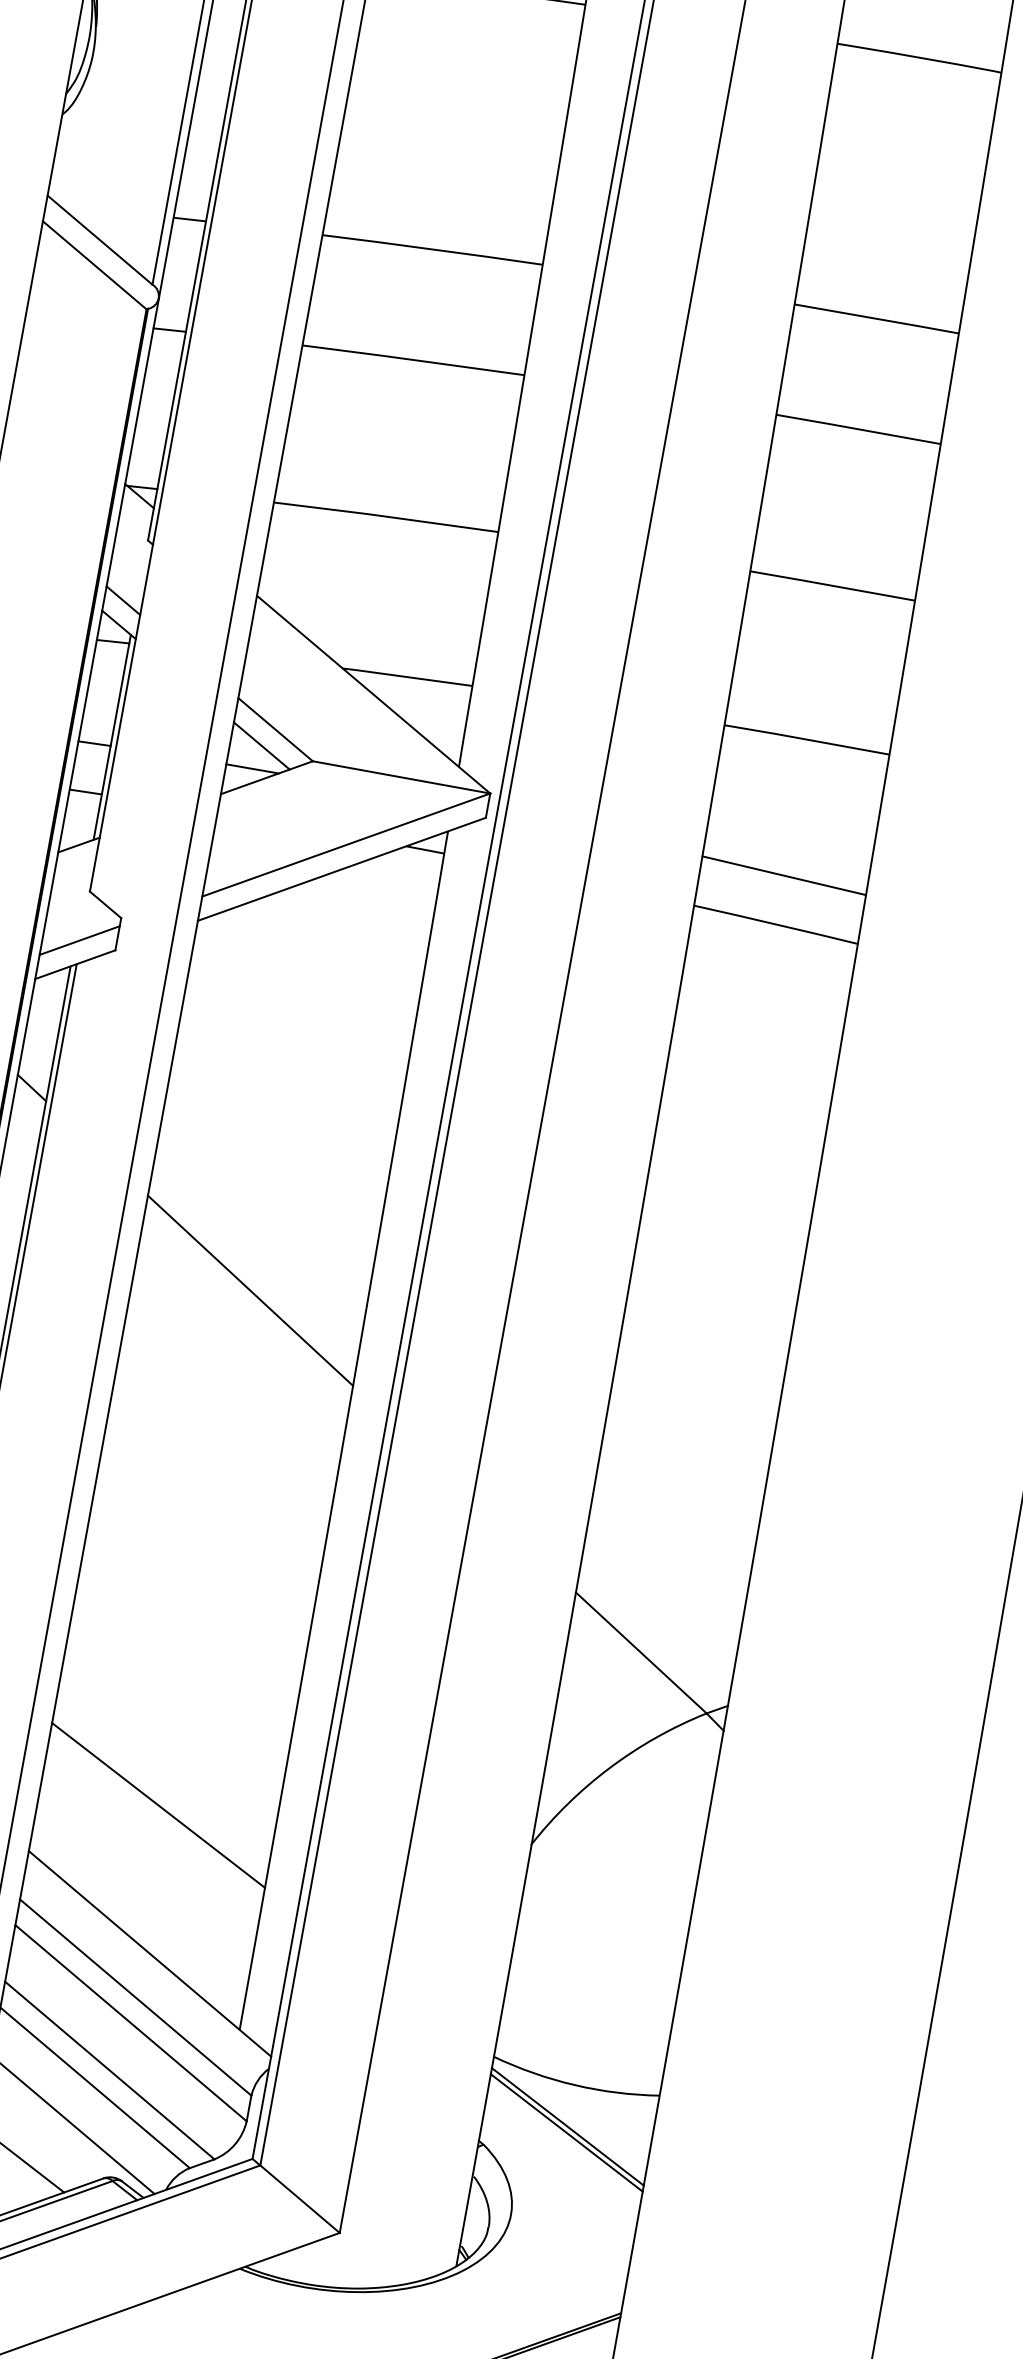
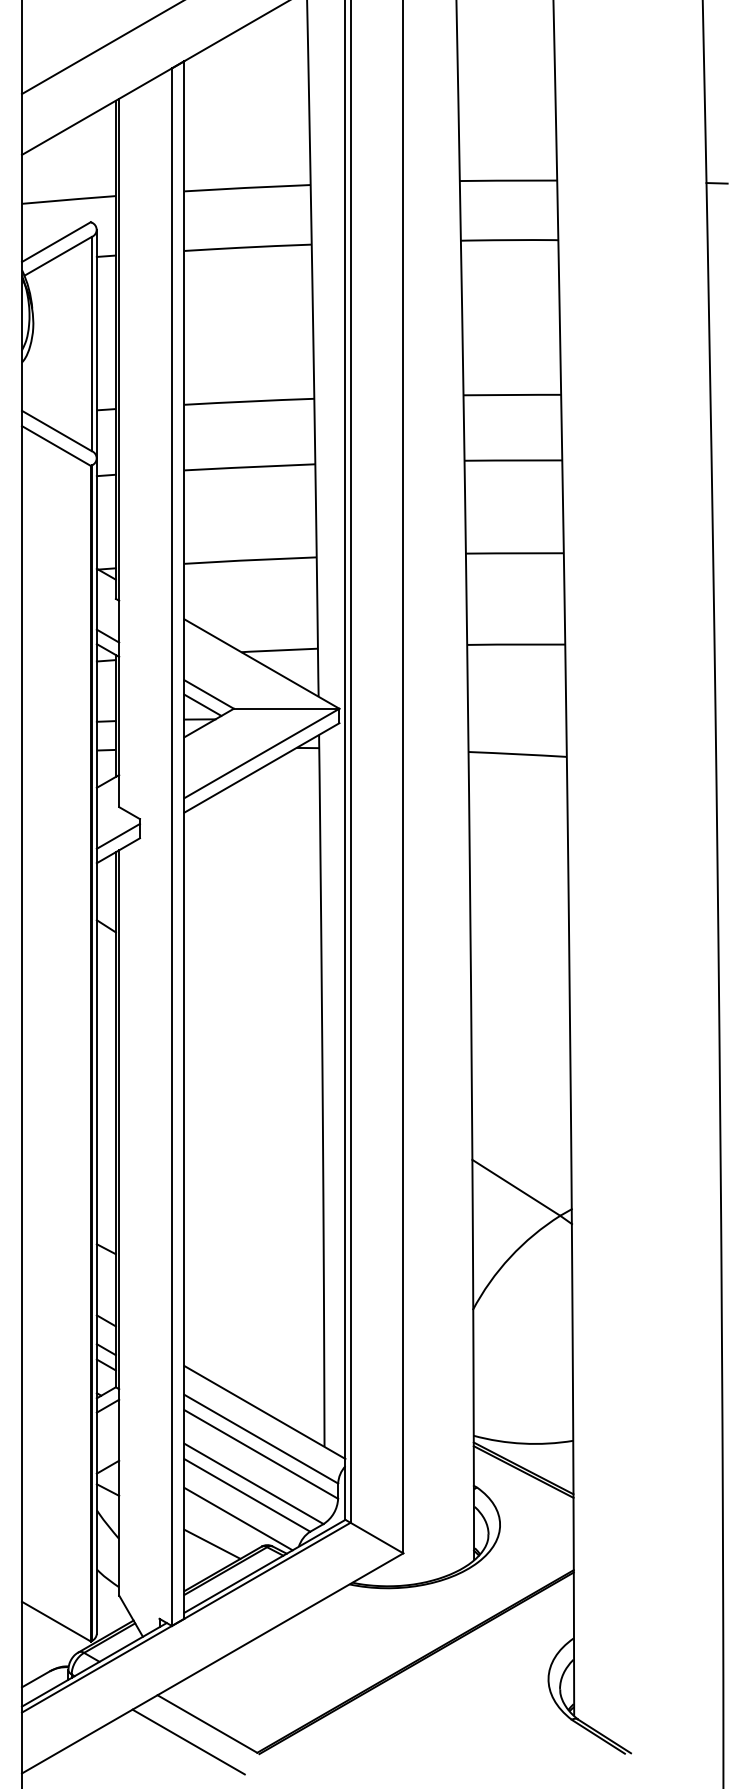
line: (784, 874) -> (517, 724), removed
line: (250, 1291) -> (253, 1020), removed
line: (159, 1804) -> (254, 1325), removed

